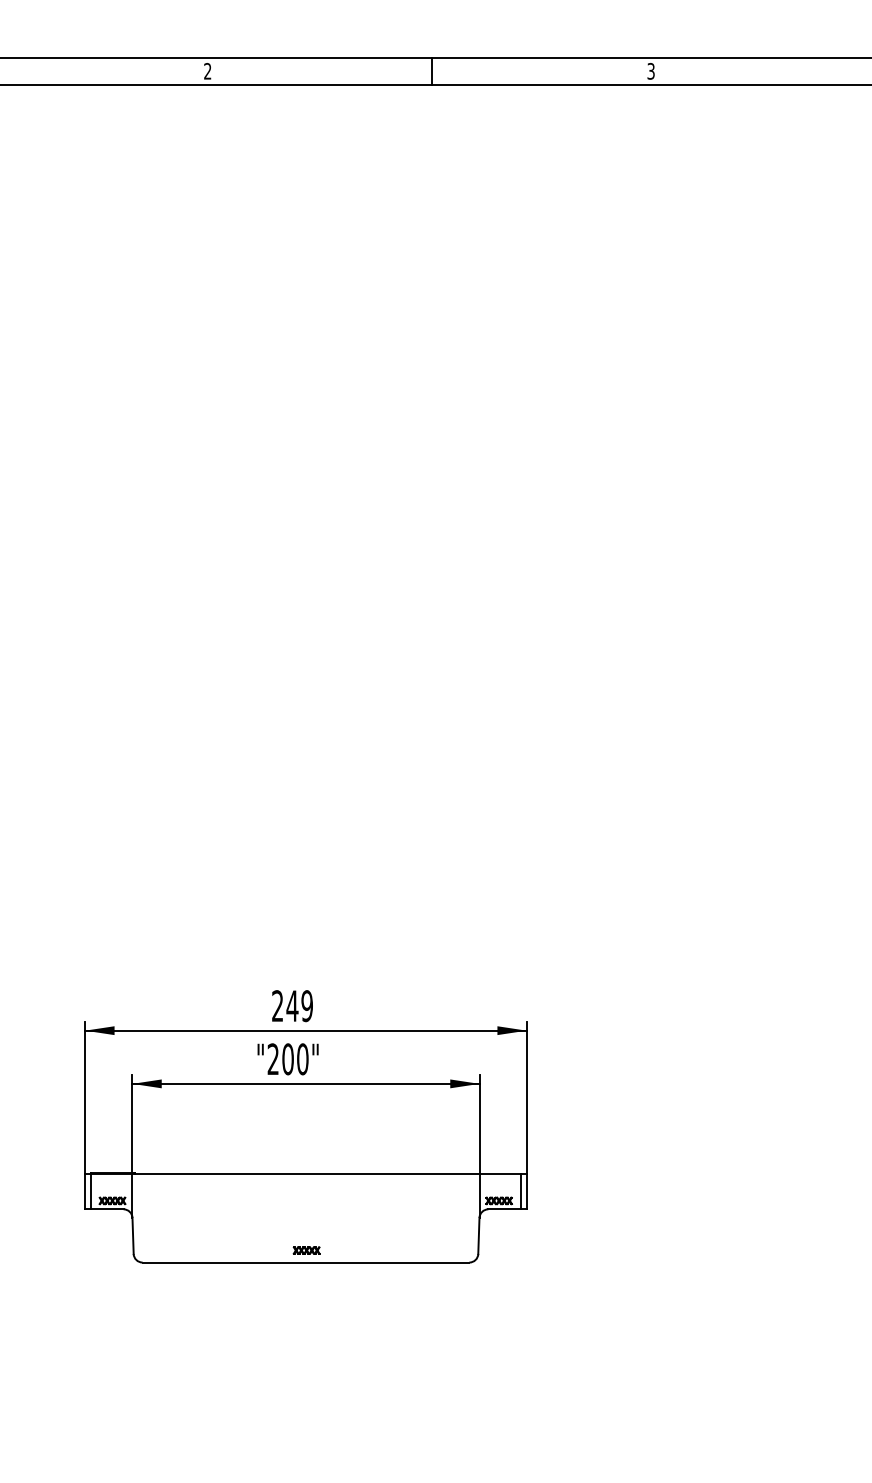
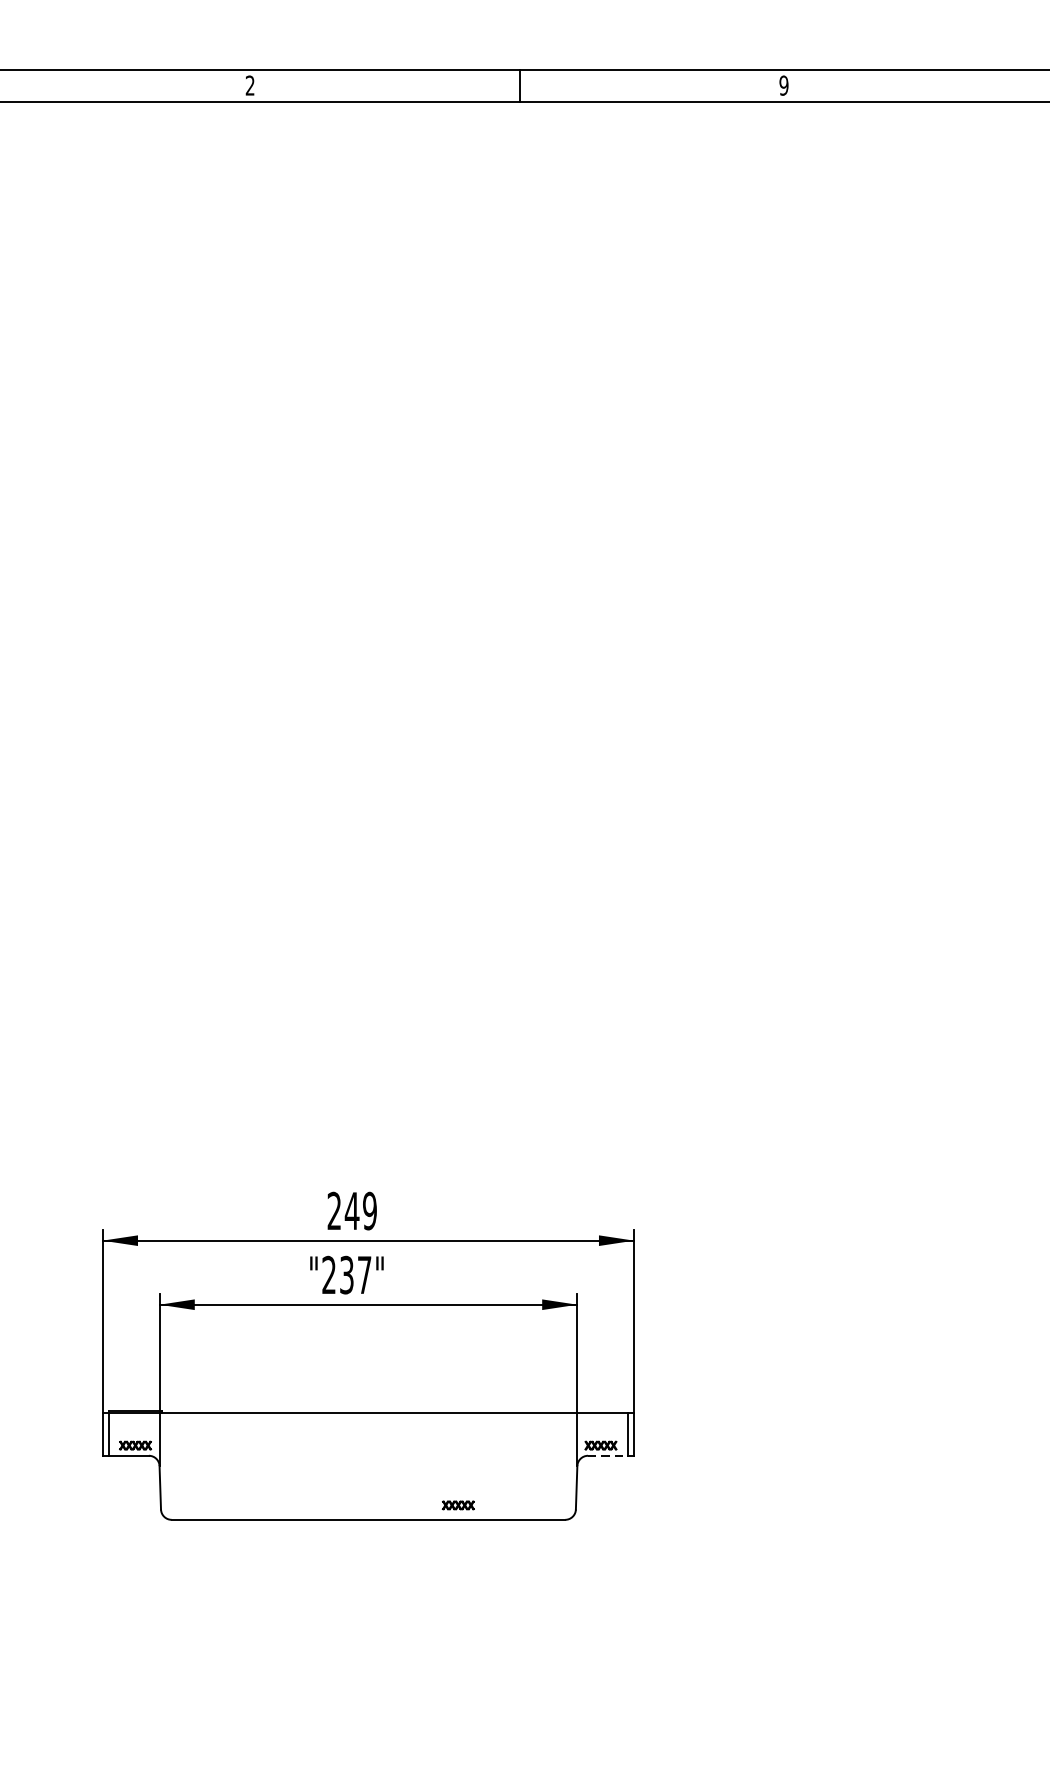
text: (650, 71) -> (783, 85), 3 -> 9
text: (295, 1059) -> (355, 1275), "200" -> "237"
line: (504, 1209) -> (607, 1455), solid -> dashed
part: (306, 1250) -> (458, 1505), moved

